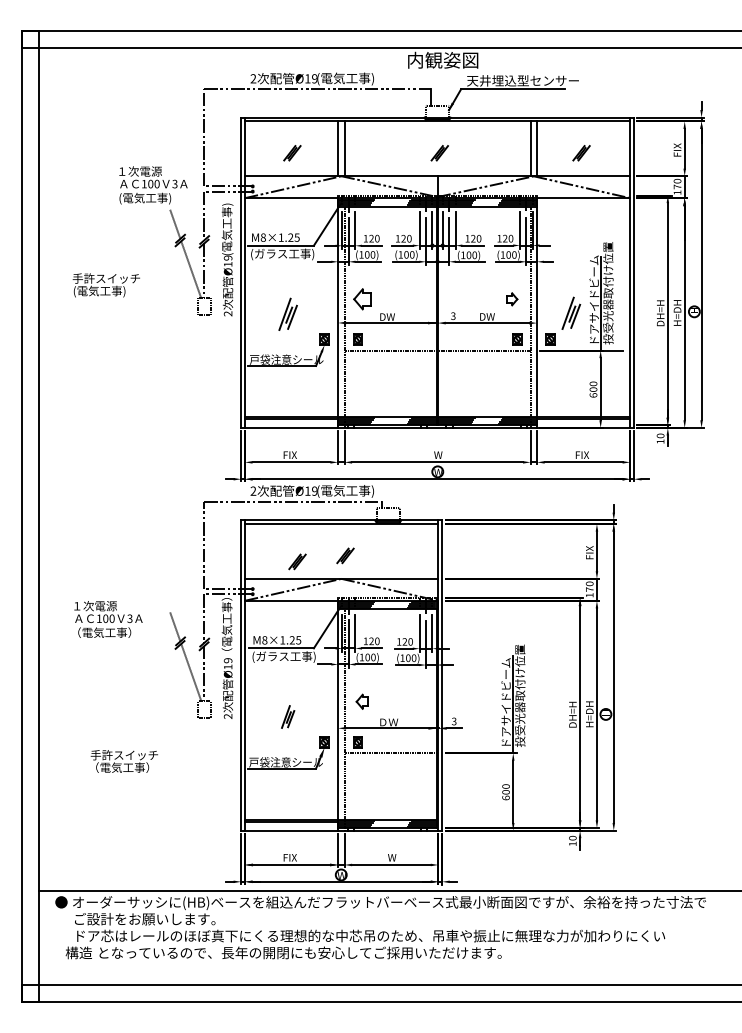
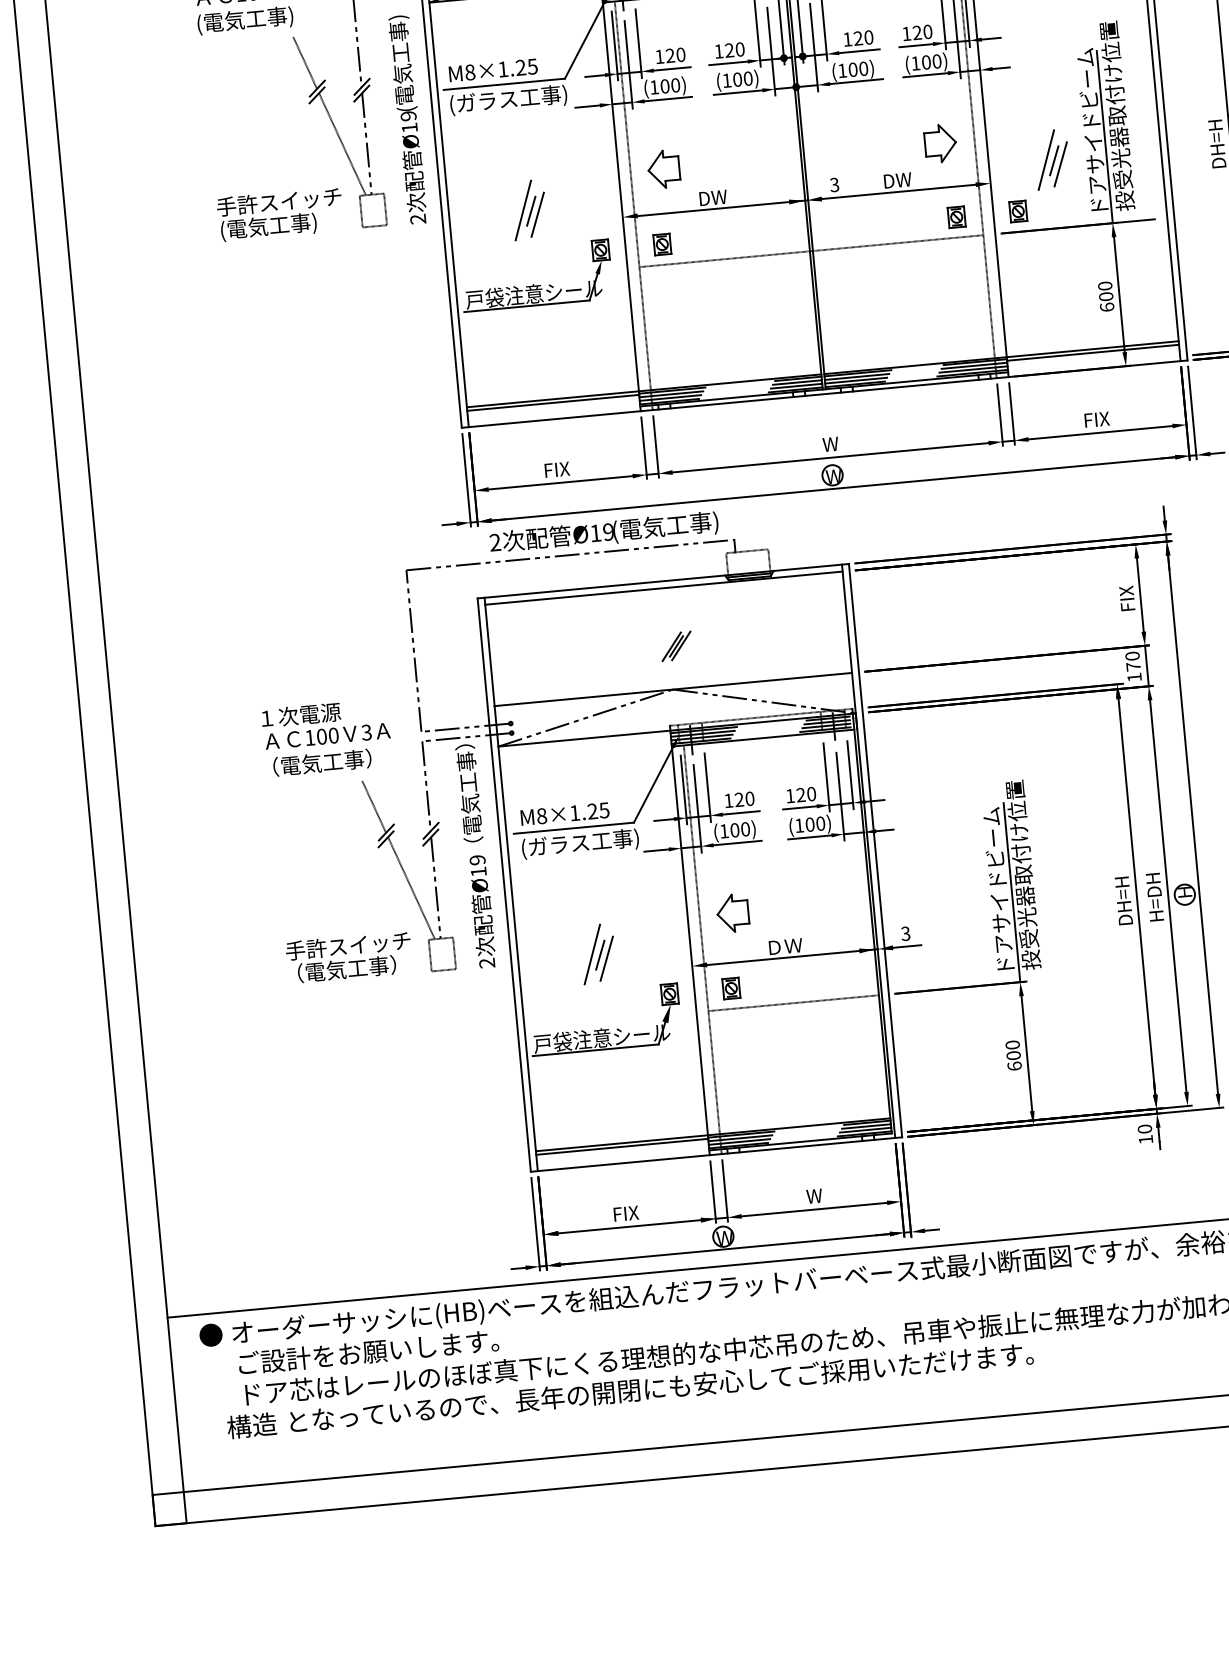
text: (105, 285) -> (278, 214), moved
part: (512, 299) -> (941, 144), size x1.67
part: (297, 561) -> (588, 664), removed
text: (108, 619) -> (327, 737), moved
part: (362, 701) -> (732, 912), size x1.43
part: (287, 716) -> (596, 953), size x1.43
text: (123, 761) -> (347, 957), moved

